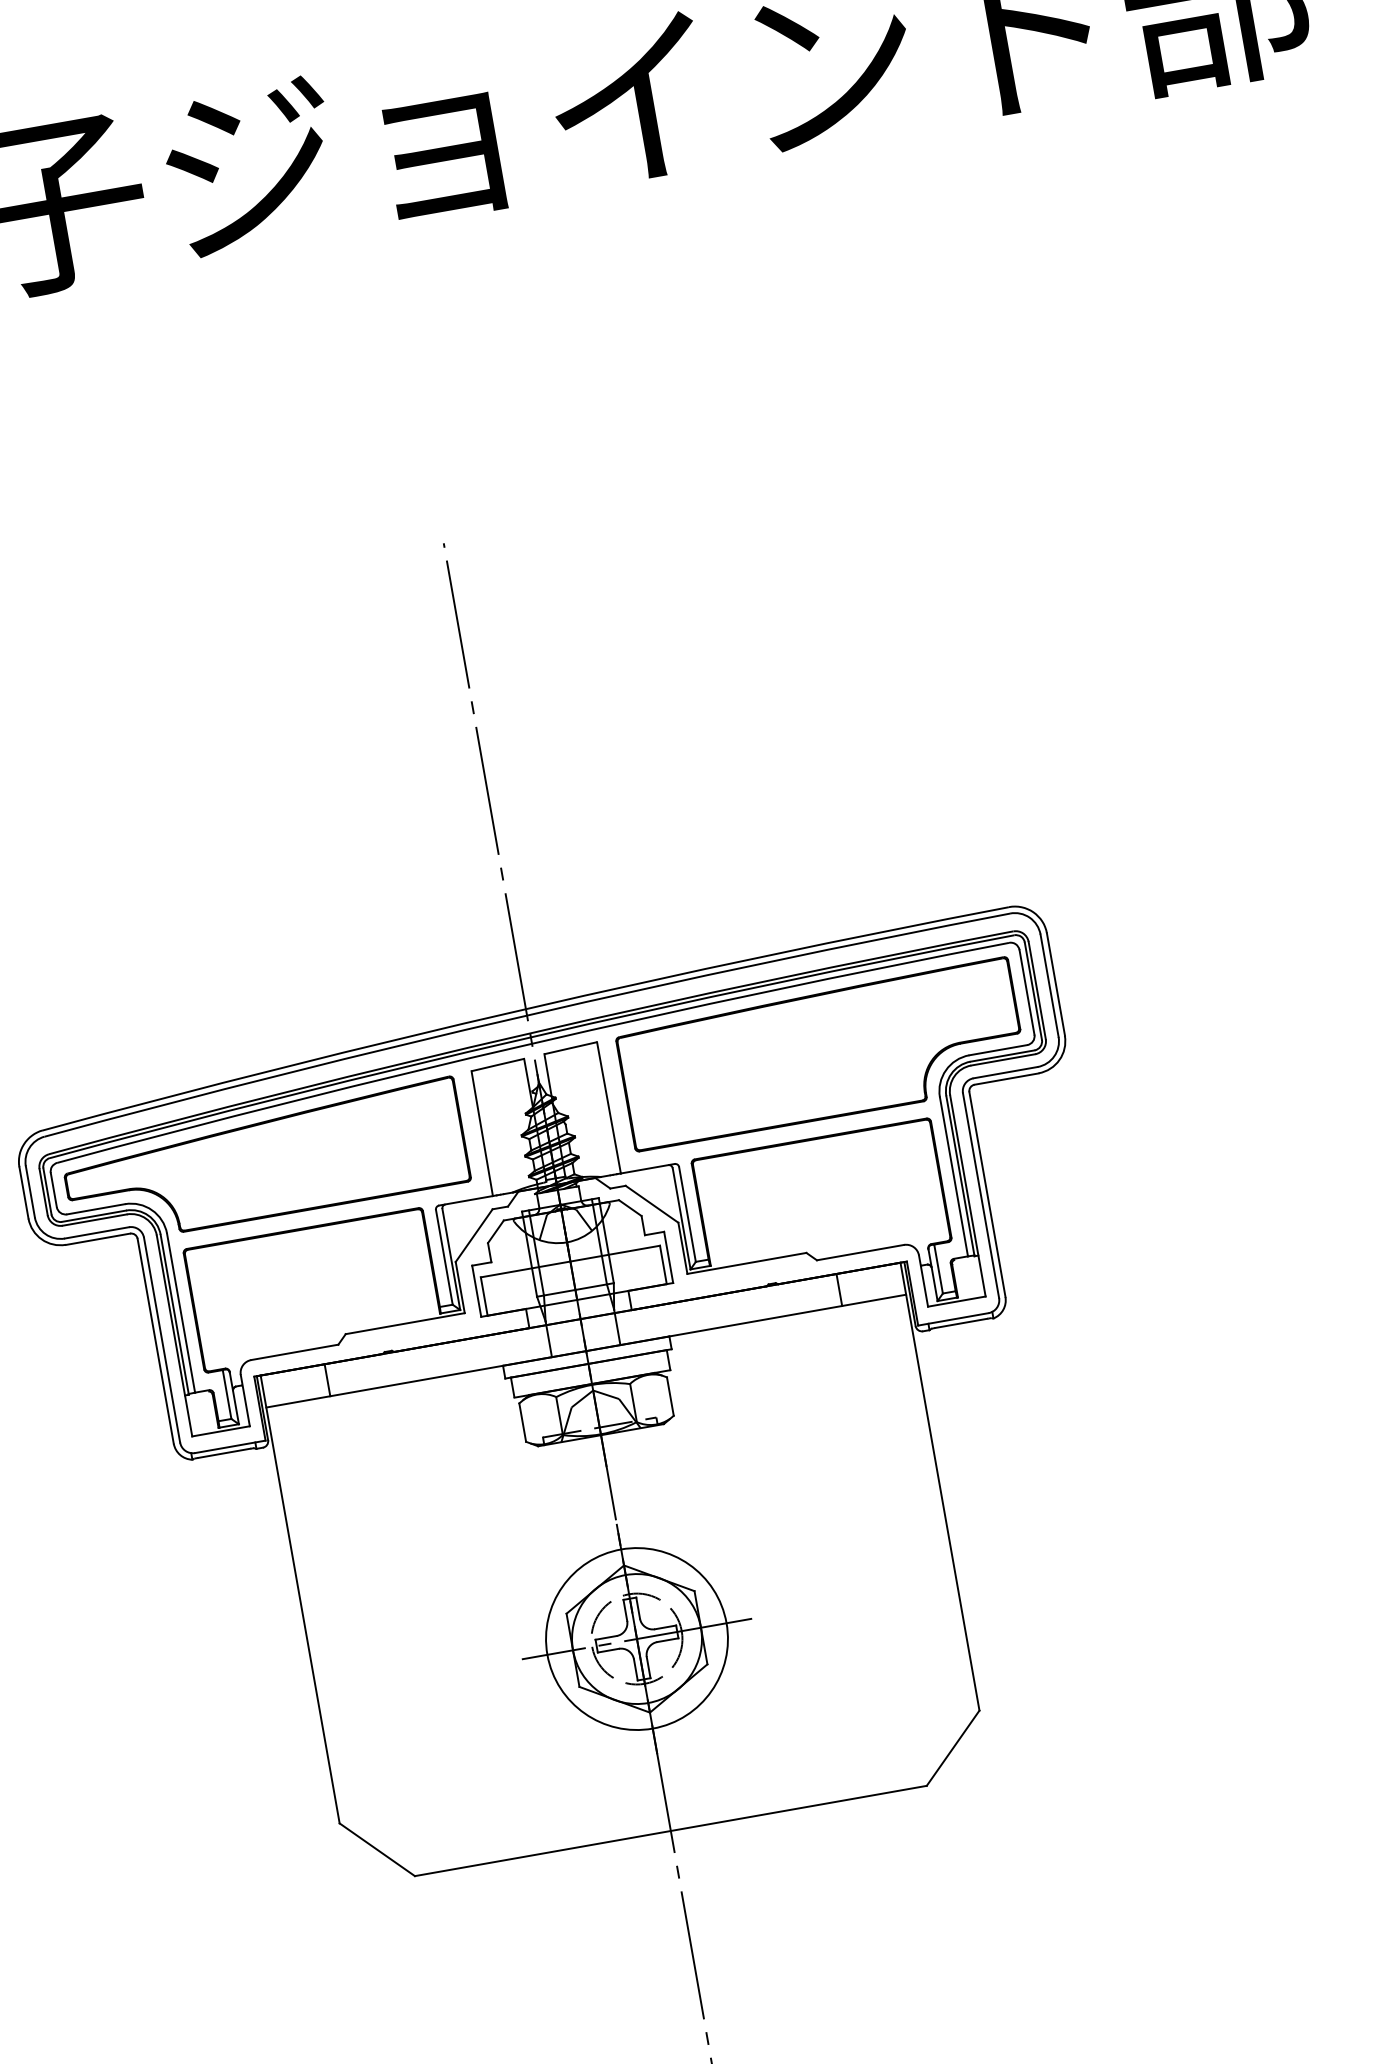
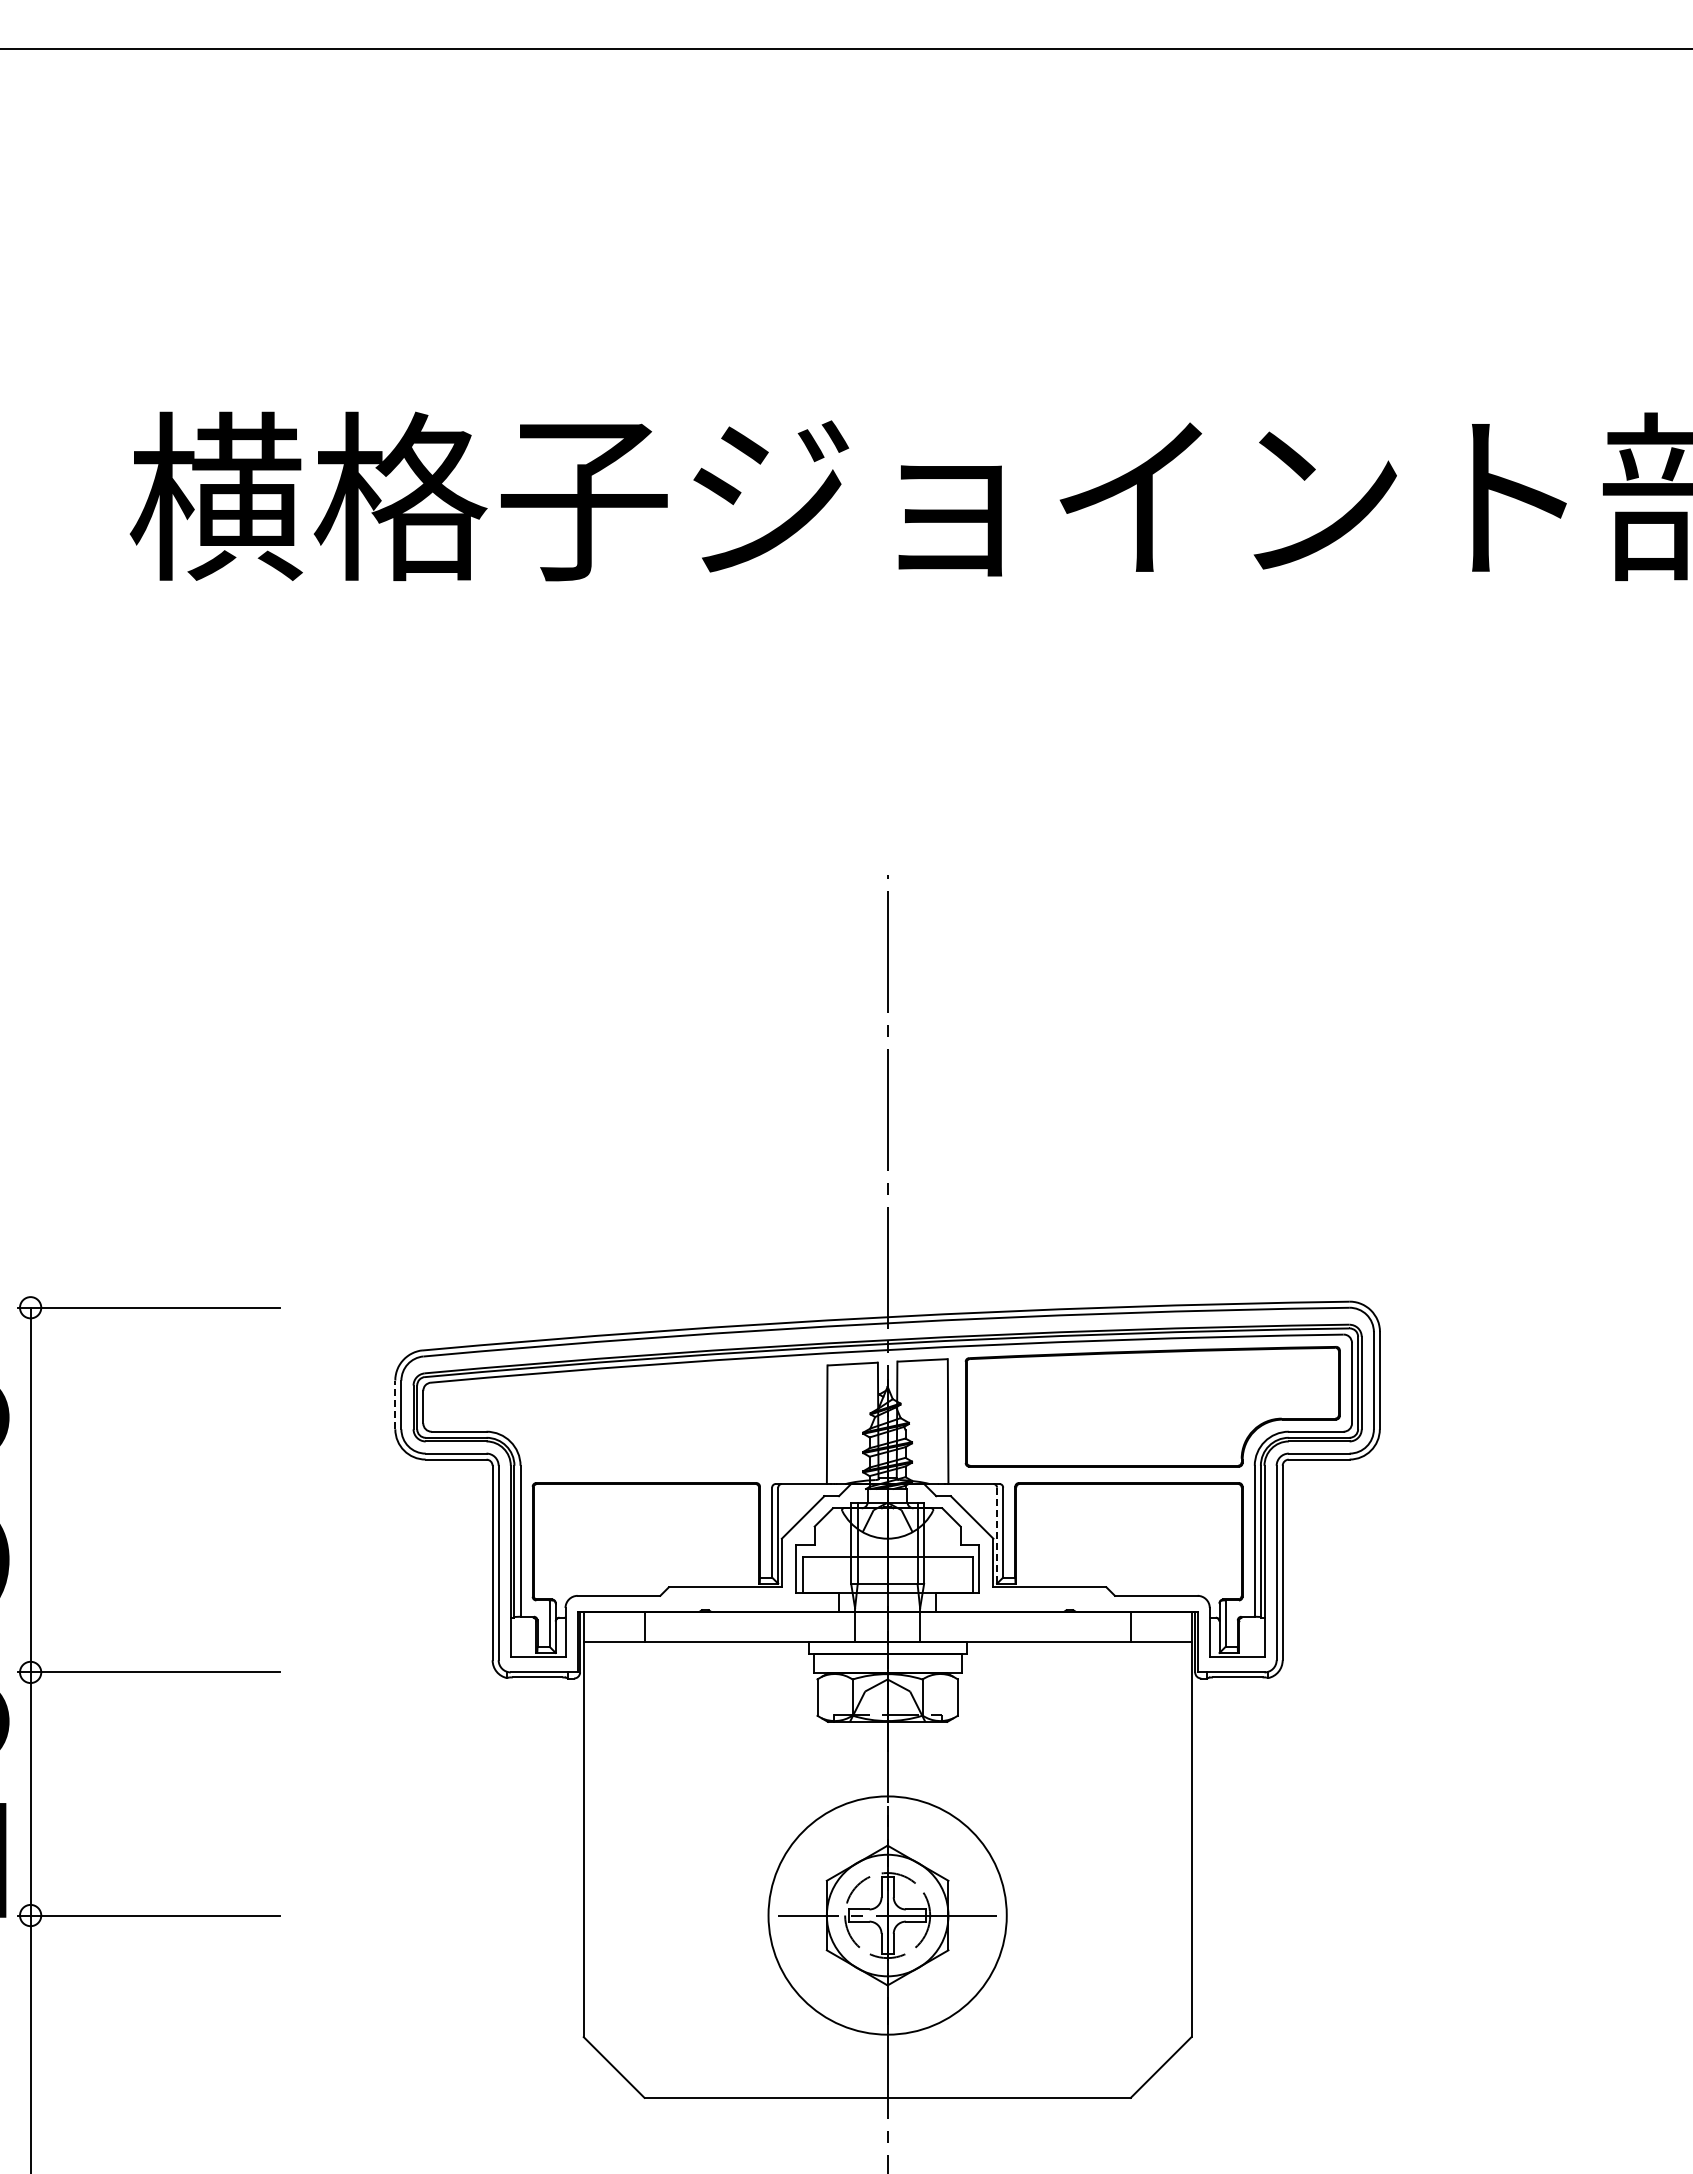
part: (265, 1162) -> (622, 1416), removed
line: (24, 1192) -> (395, 1404), solid -> dashed
line: (682, 1219) -> (997, 1536), solid -> dashed
circle: (636, 1639) -> (887, 1915), size x1.4

